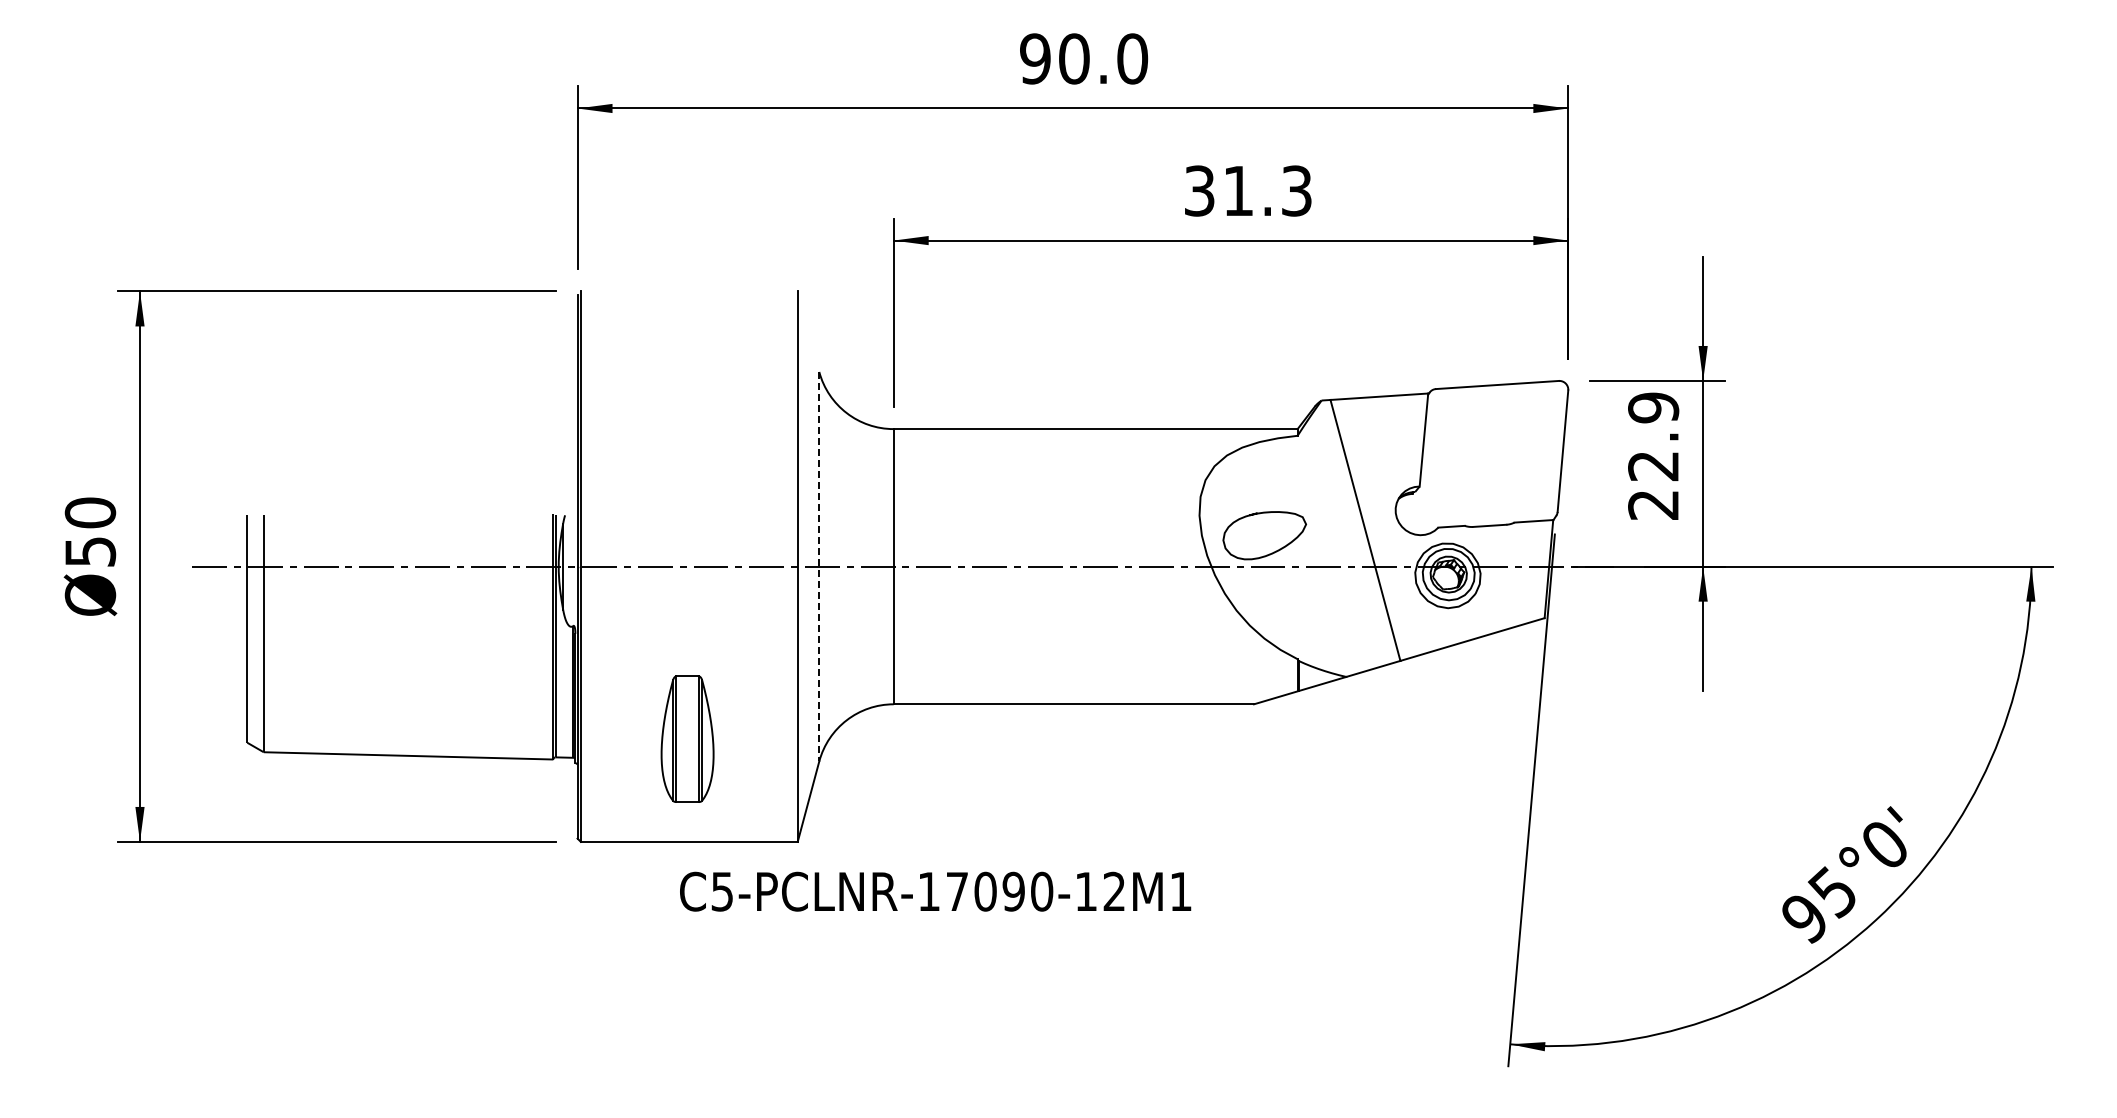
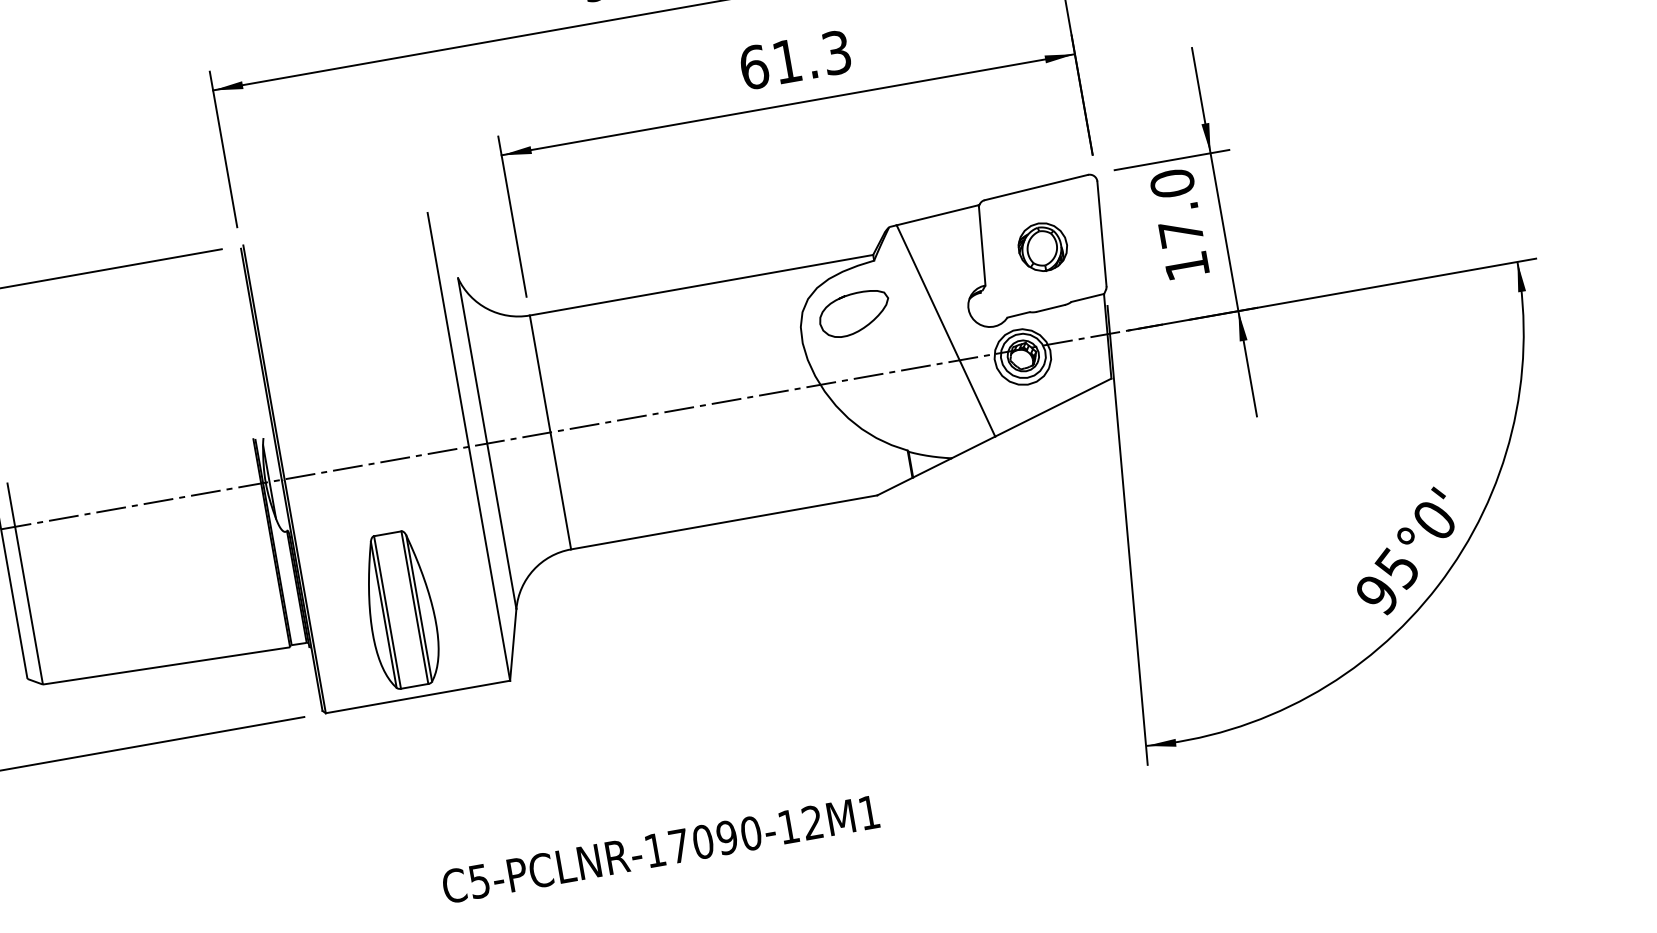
text: (1199, 190) -> (753, 66), 31.3 -> 61.3
part: (1492, 454) -> (1042, 247), added
text: (1653, 455) -> (1179, 224), 22.9 -> 17.0
curve: (1273, 551) -> (864, 326), moved
line: (819, 566) -> (487, 443), dashed -> solid
part: (687, 738) -> (400, 609), size x1.43
text: (935, 891) -> (660, 849), moved

